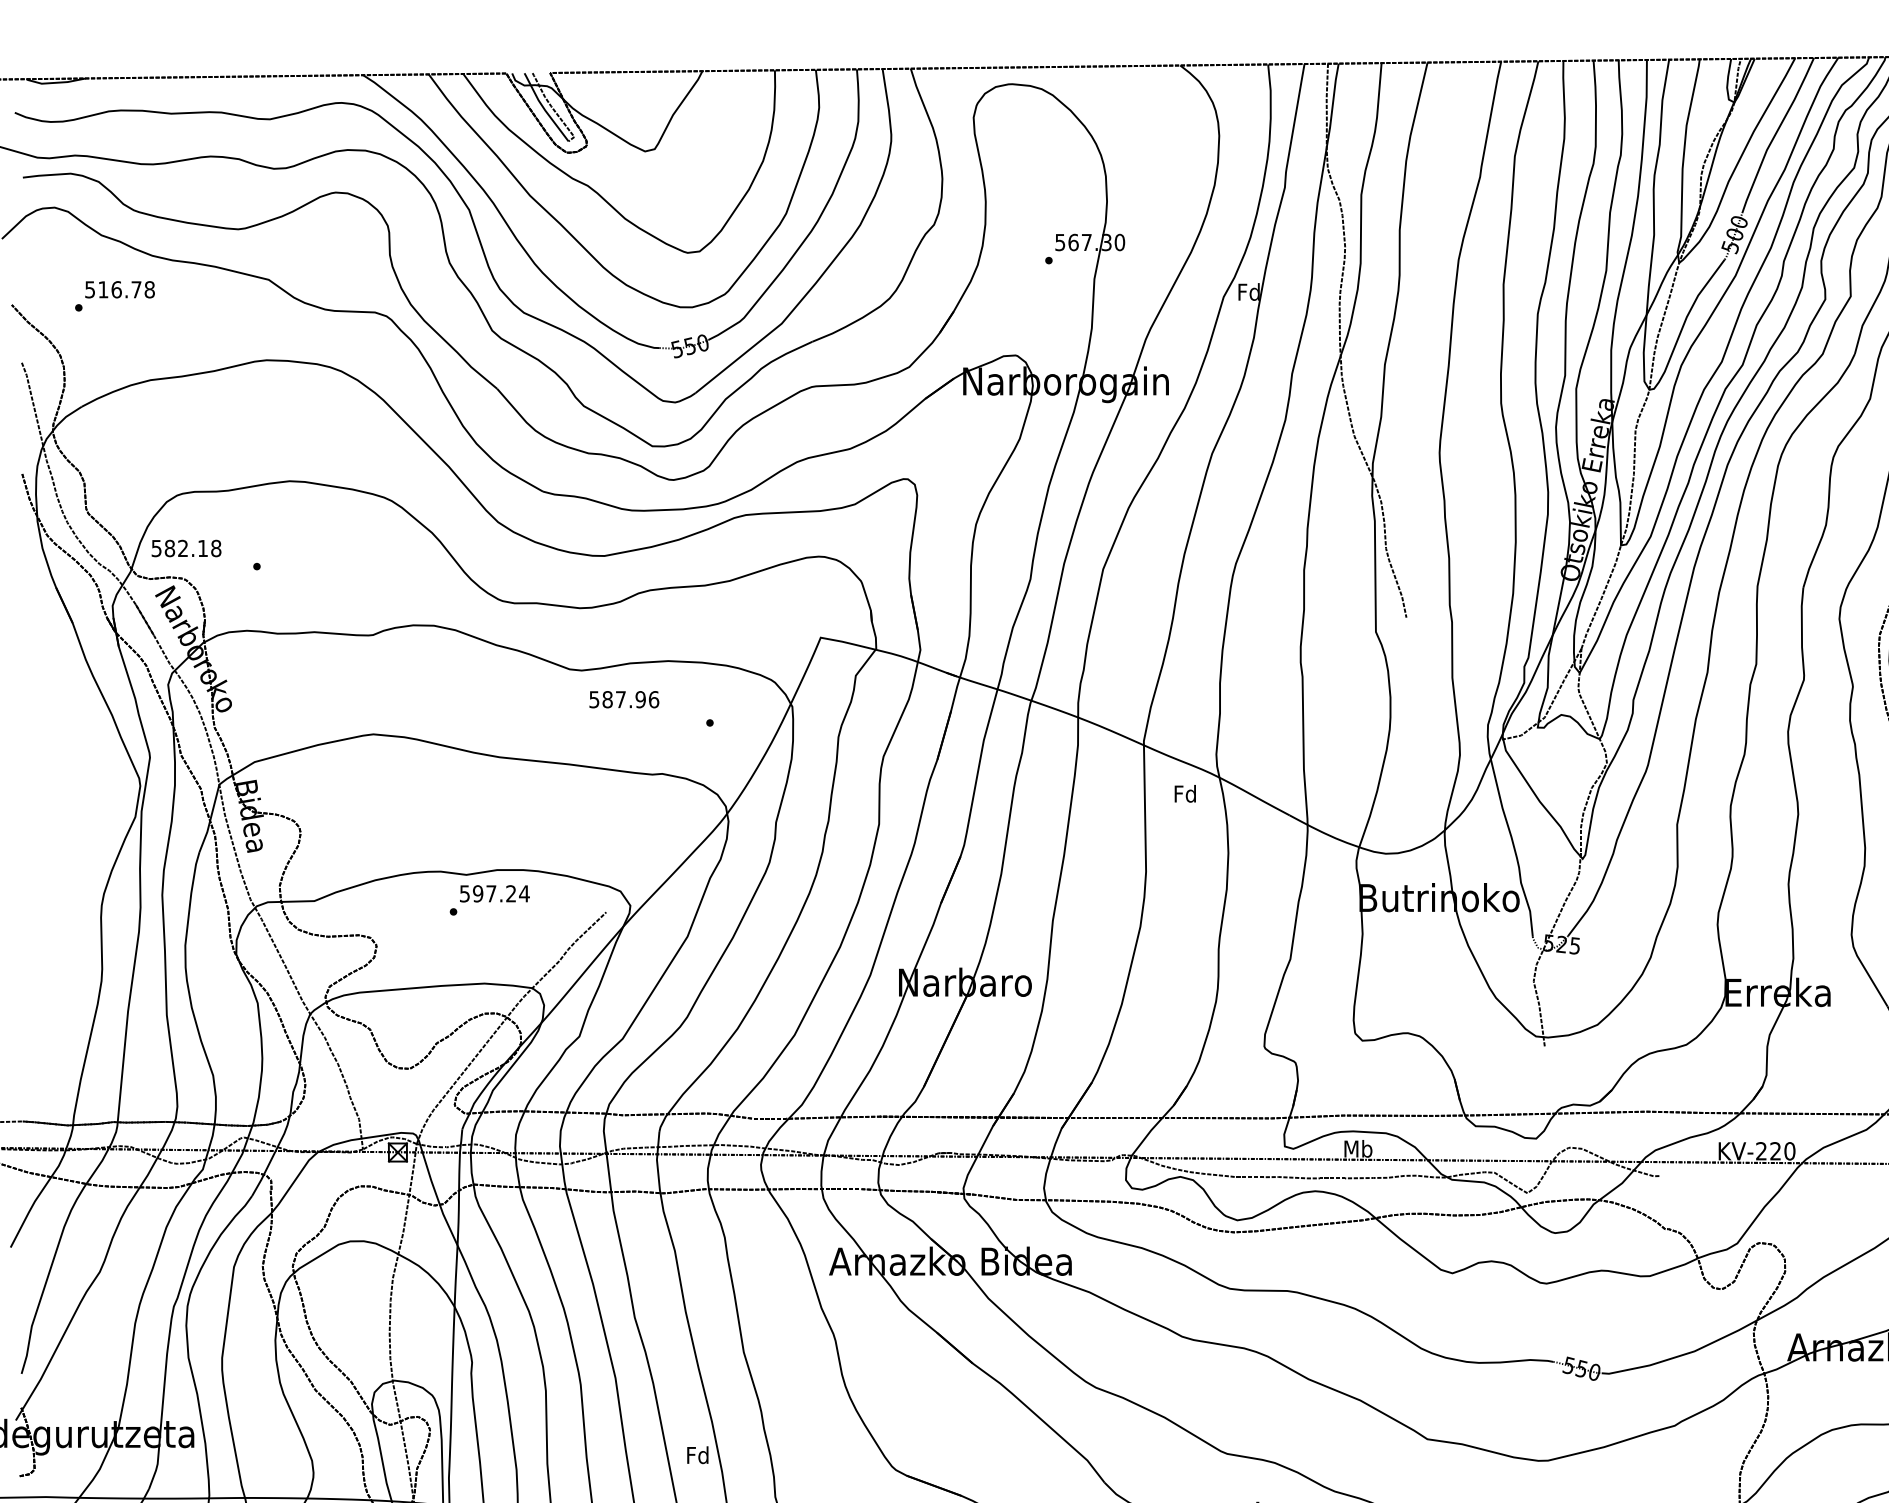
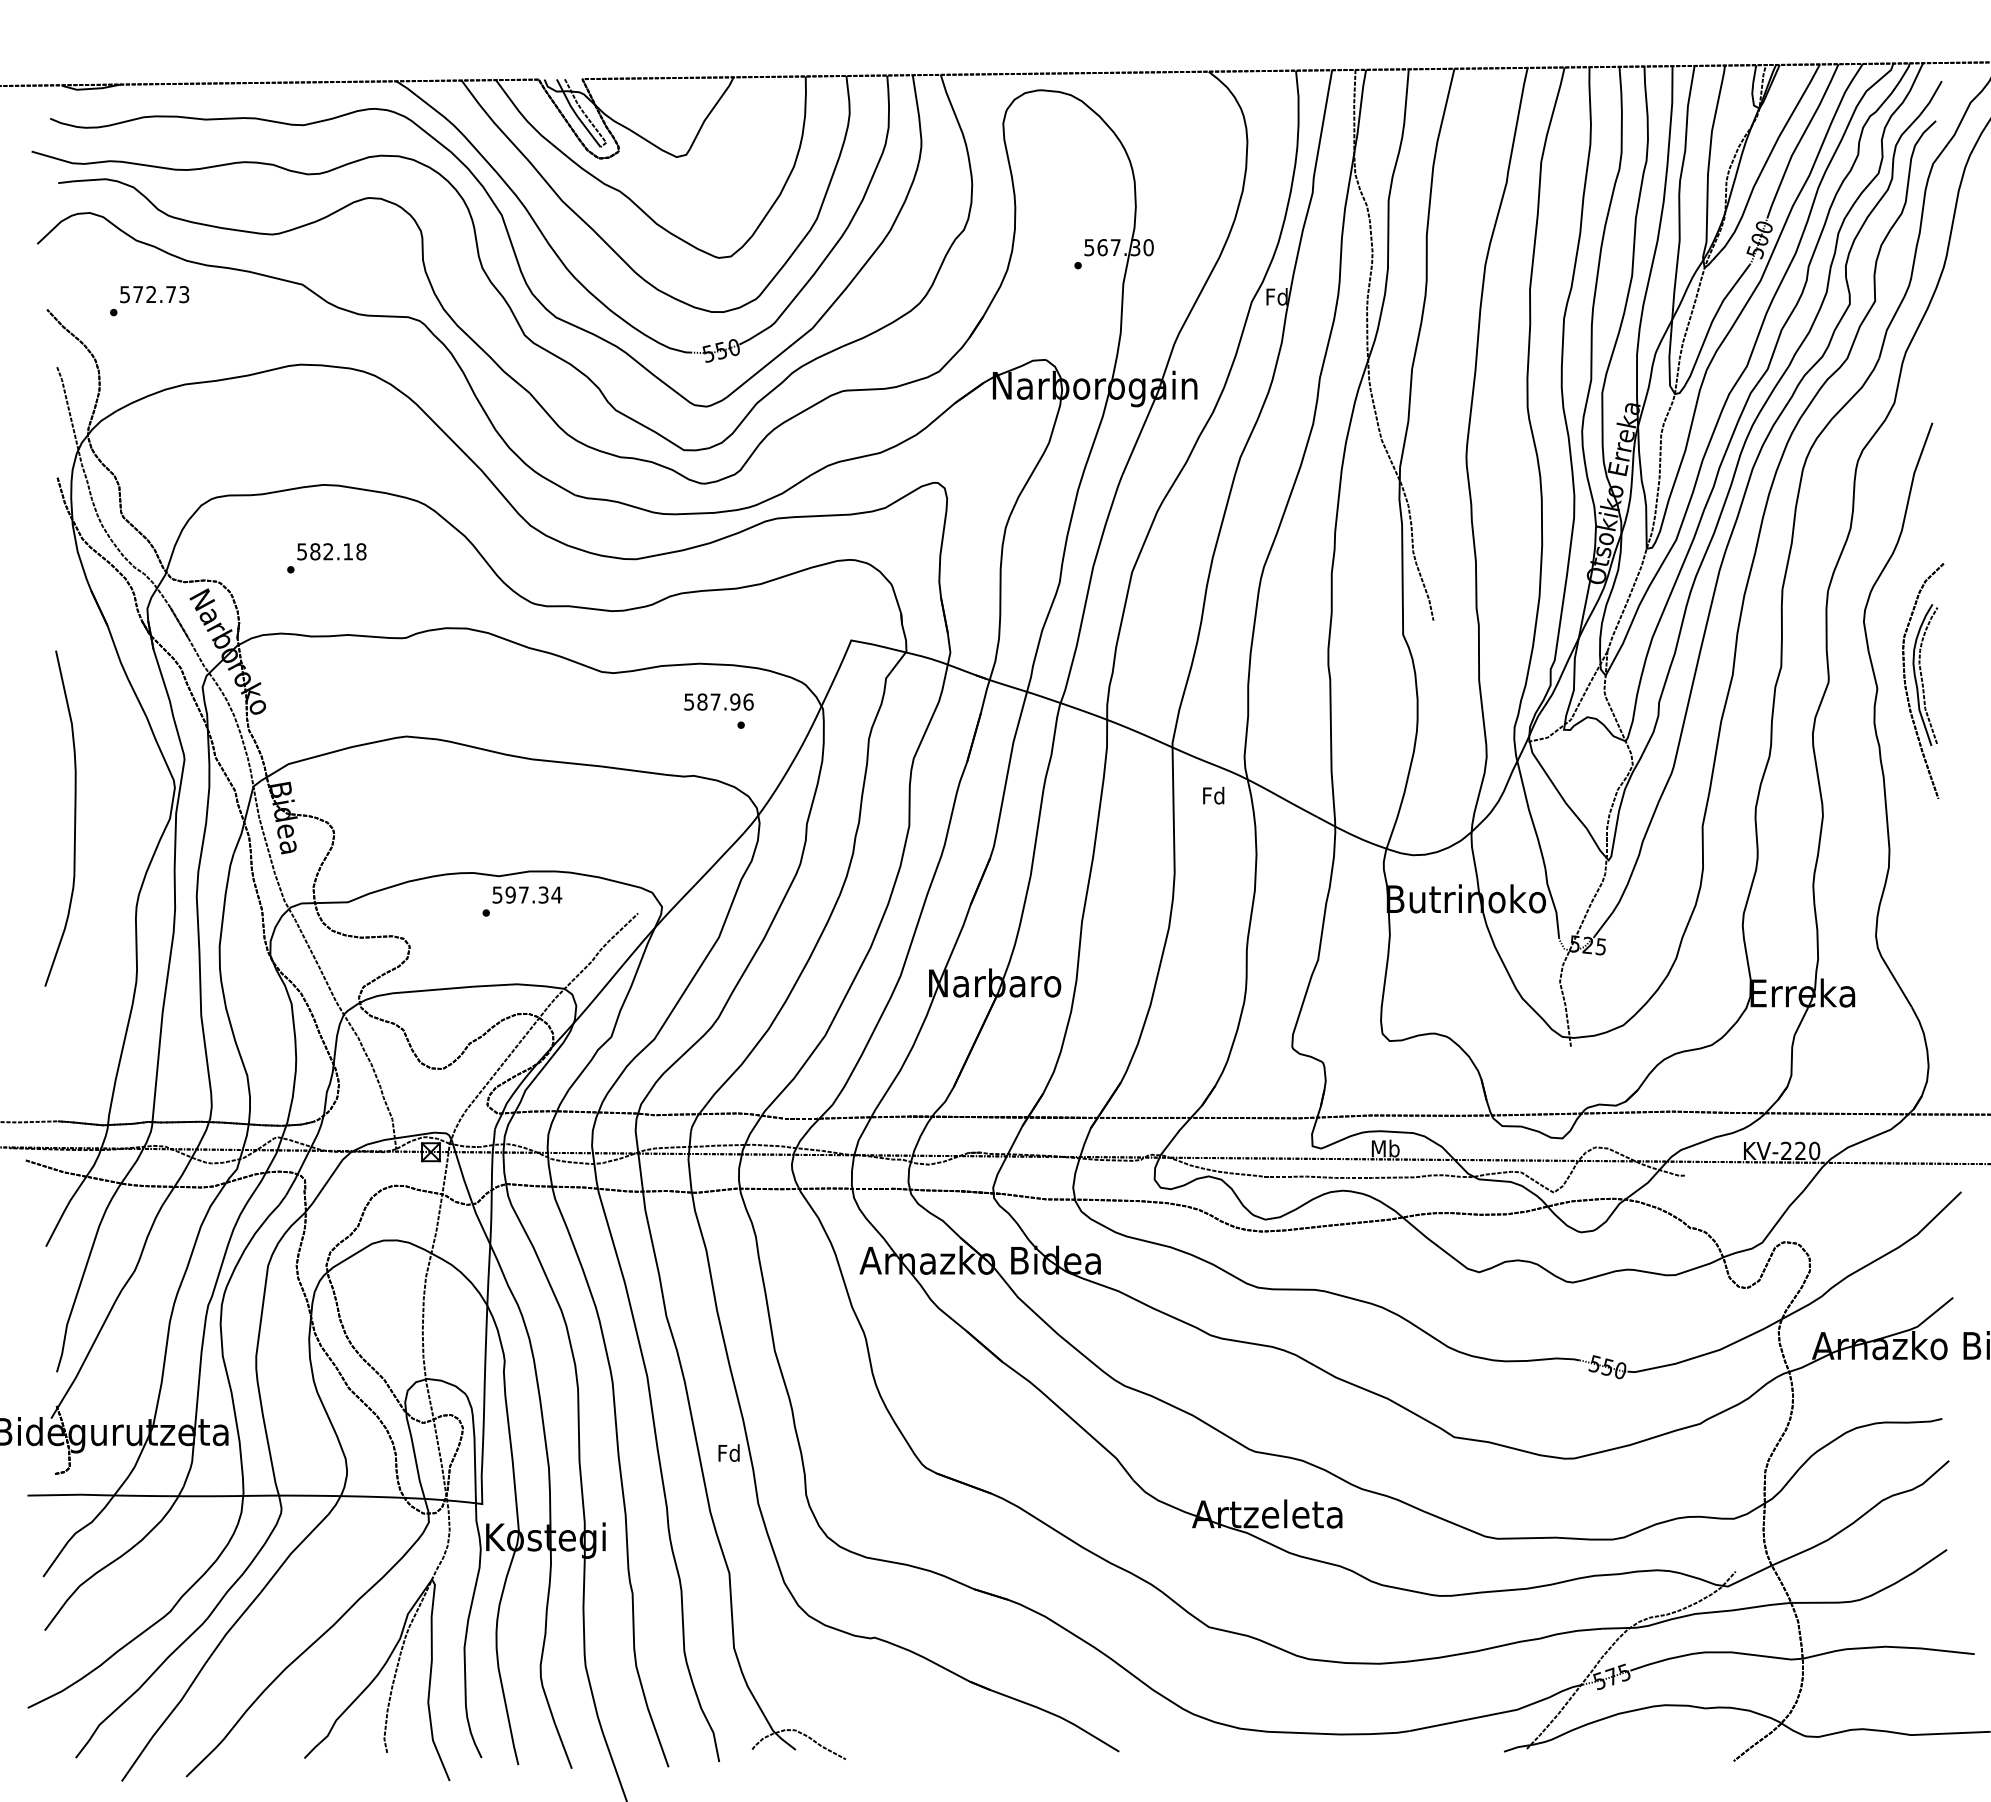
text: (126, 289) -> (161, 294), 516.78 -> 572.73
text: (186, 548) -> (331, 551), moved
text: (623, 699) -> (718, 701), moved
curve: (39, 816) -> (74, 818), added
text: (511, 894) -> (543, 895), 597.24 -> 597.34

